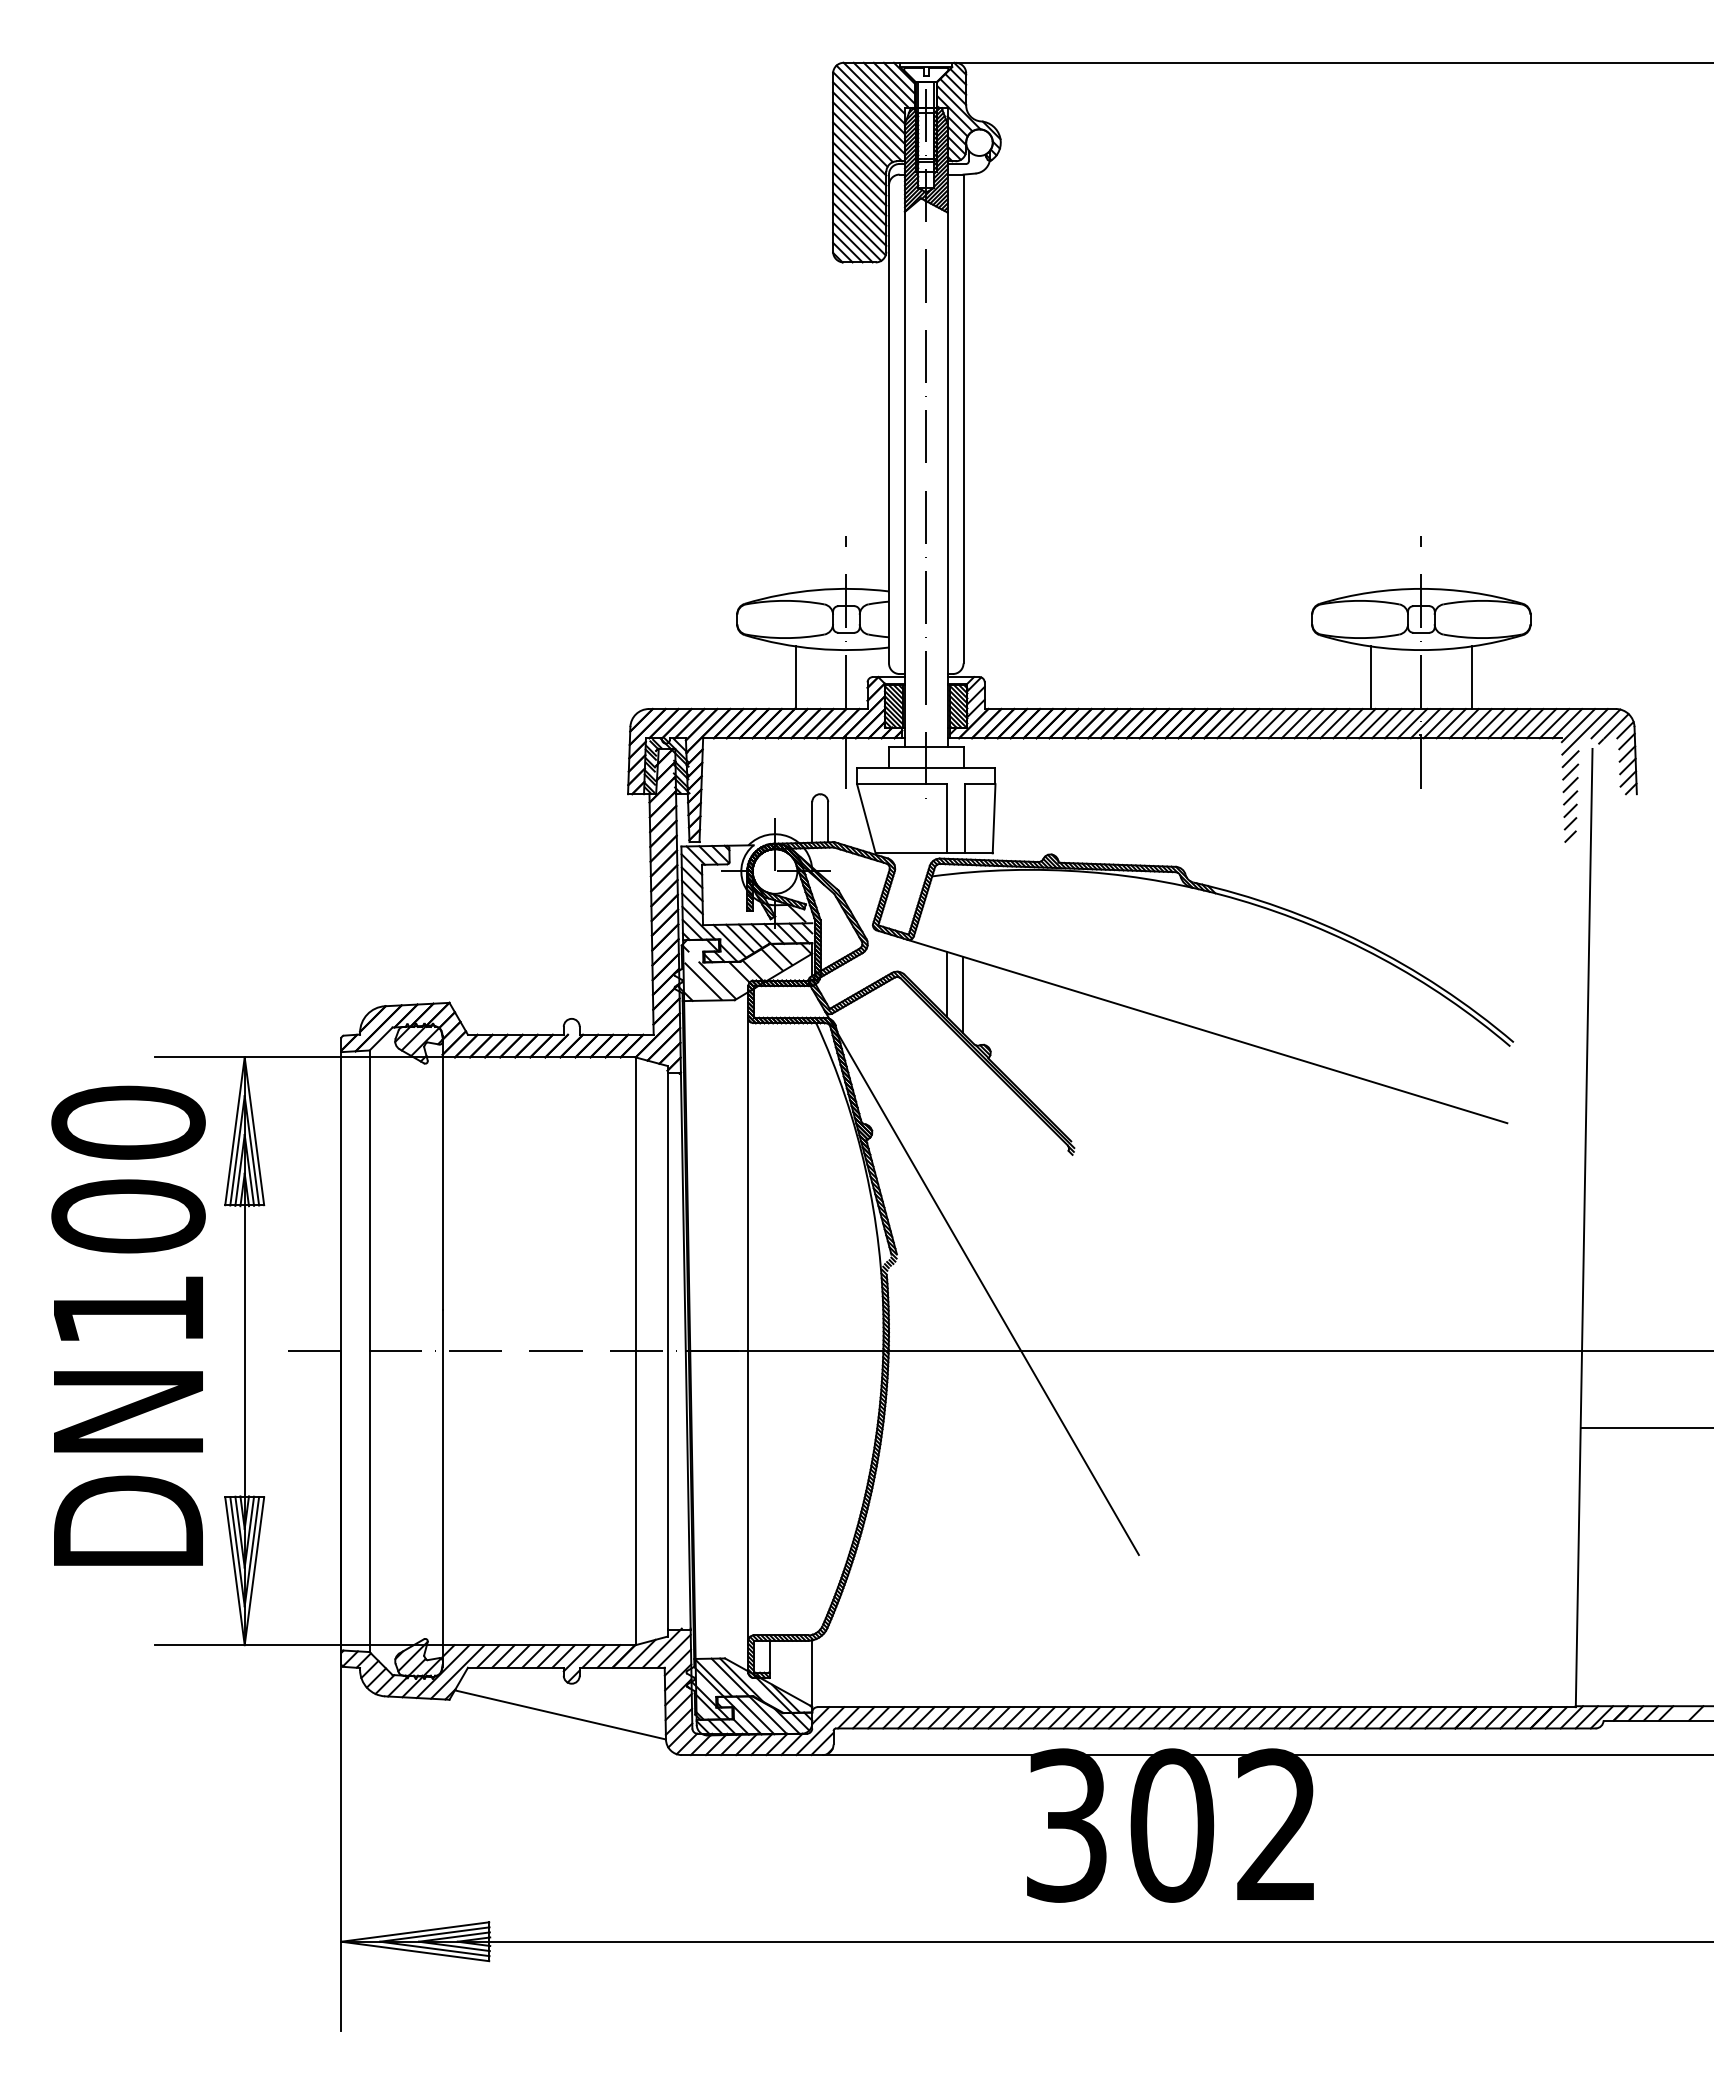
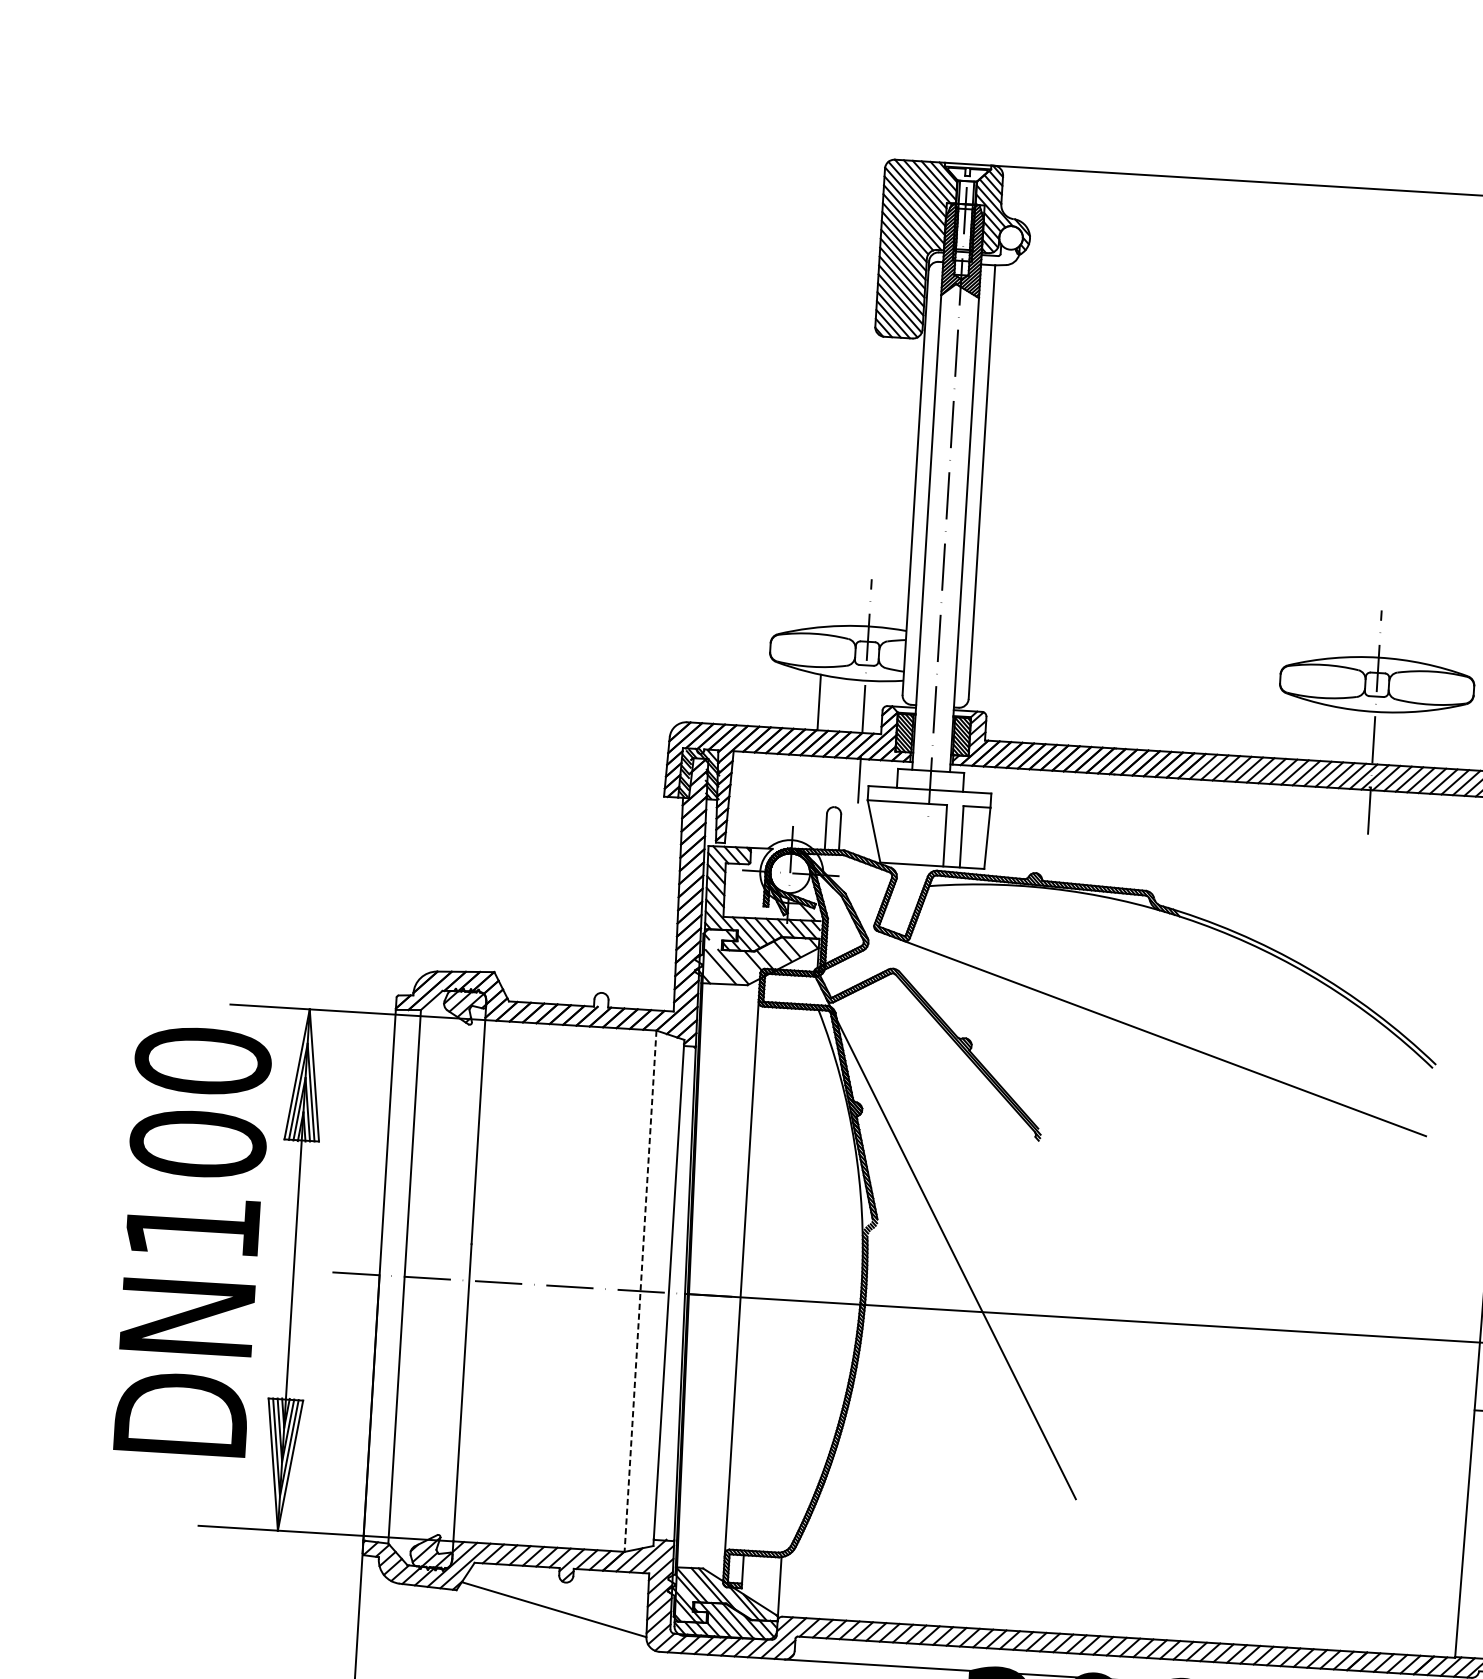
line: (1370, 677) -> (1328, 733), removed
line: (1471, 677) -> (1418, 738), removed
line: (946, 983) -> (936, 981), removed
line: (962, 994) -> (949, 992), removed
line: (635, 1351) -> (640, 1291), solid -> dashed

